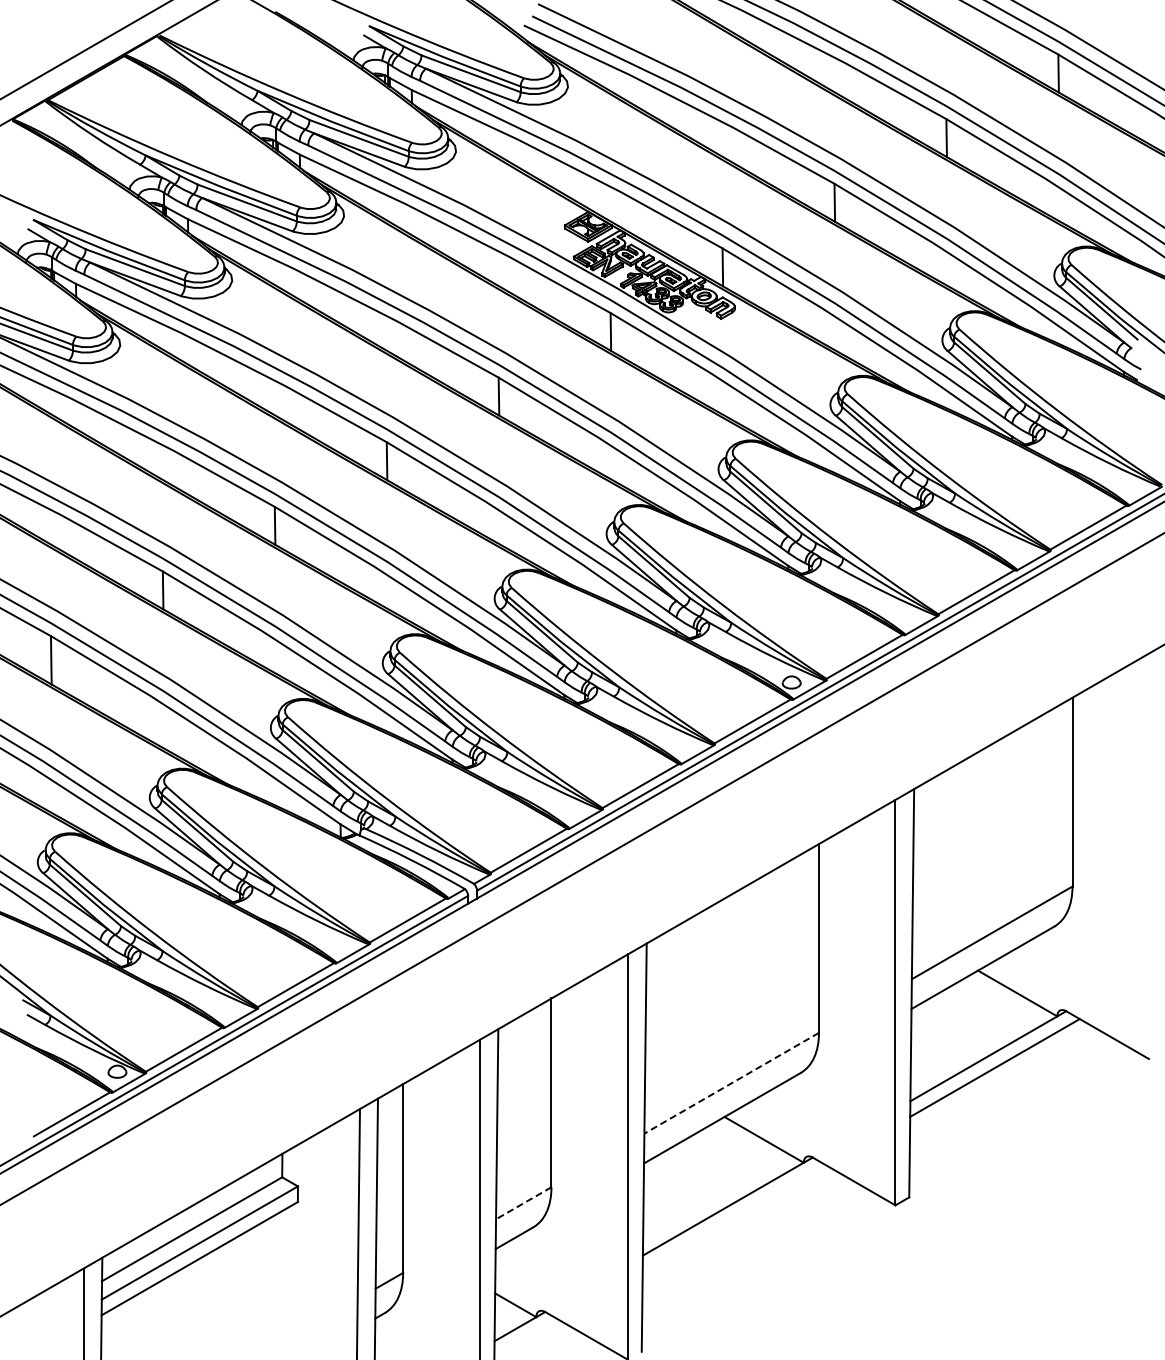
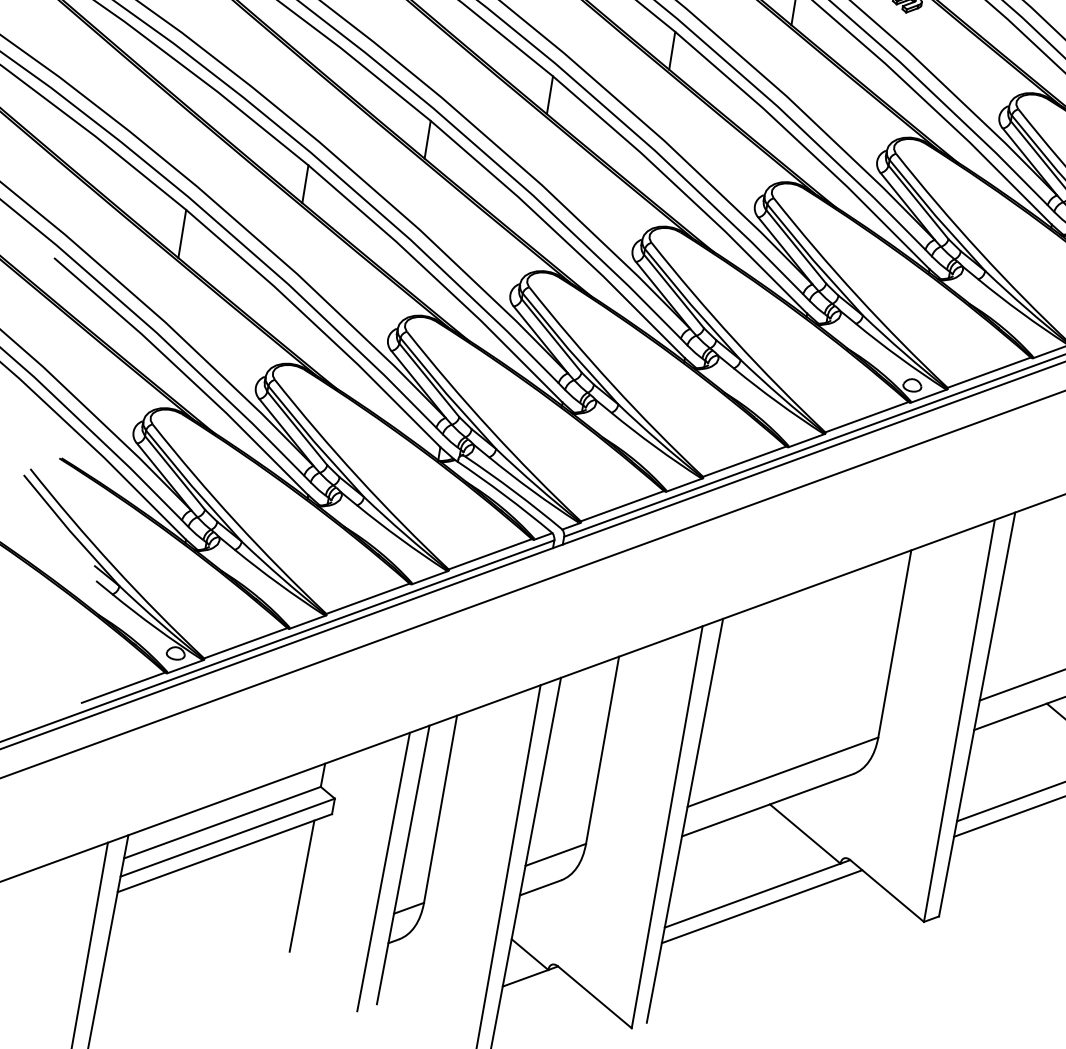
line: (731, 1083) -> (782, 772), dashed -> solid
line: (523, 1203) -> (555, 855), dashed -> solid
line: (734, 1218) -> (762, 906), added
line: (280, 1277) -> (301, 885), added

